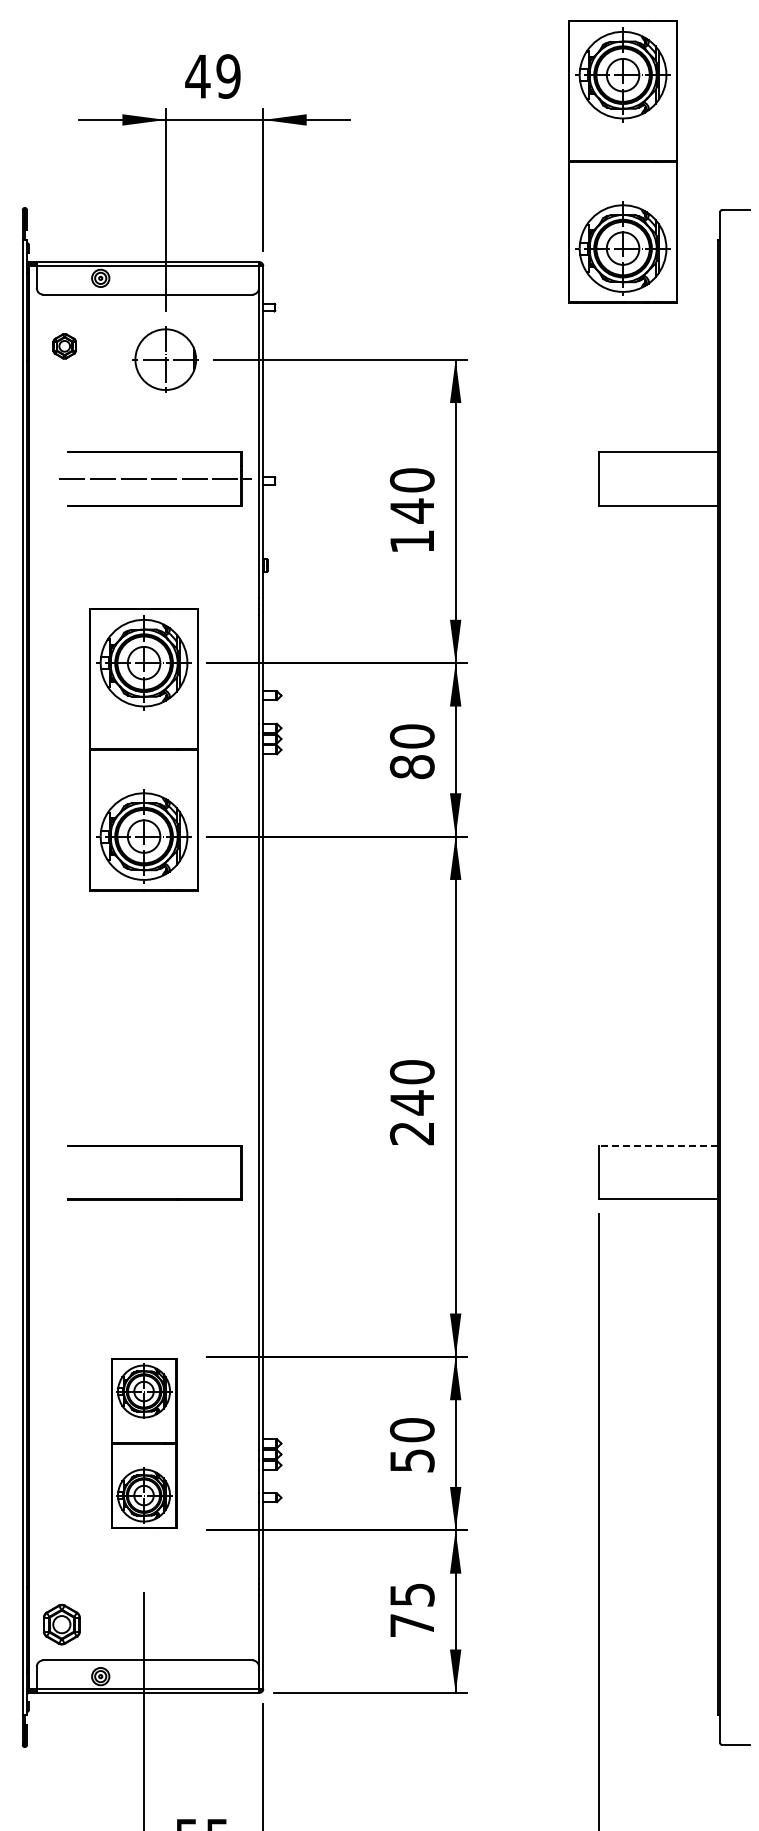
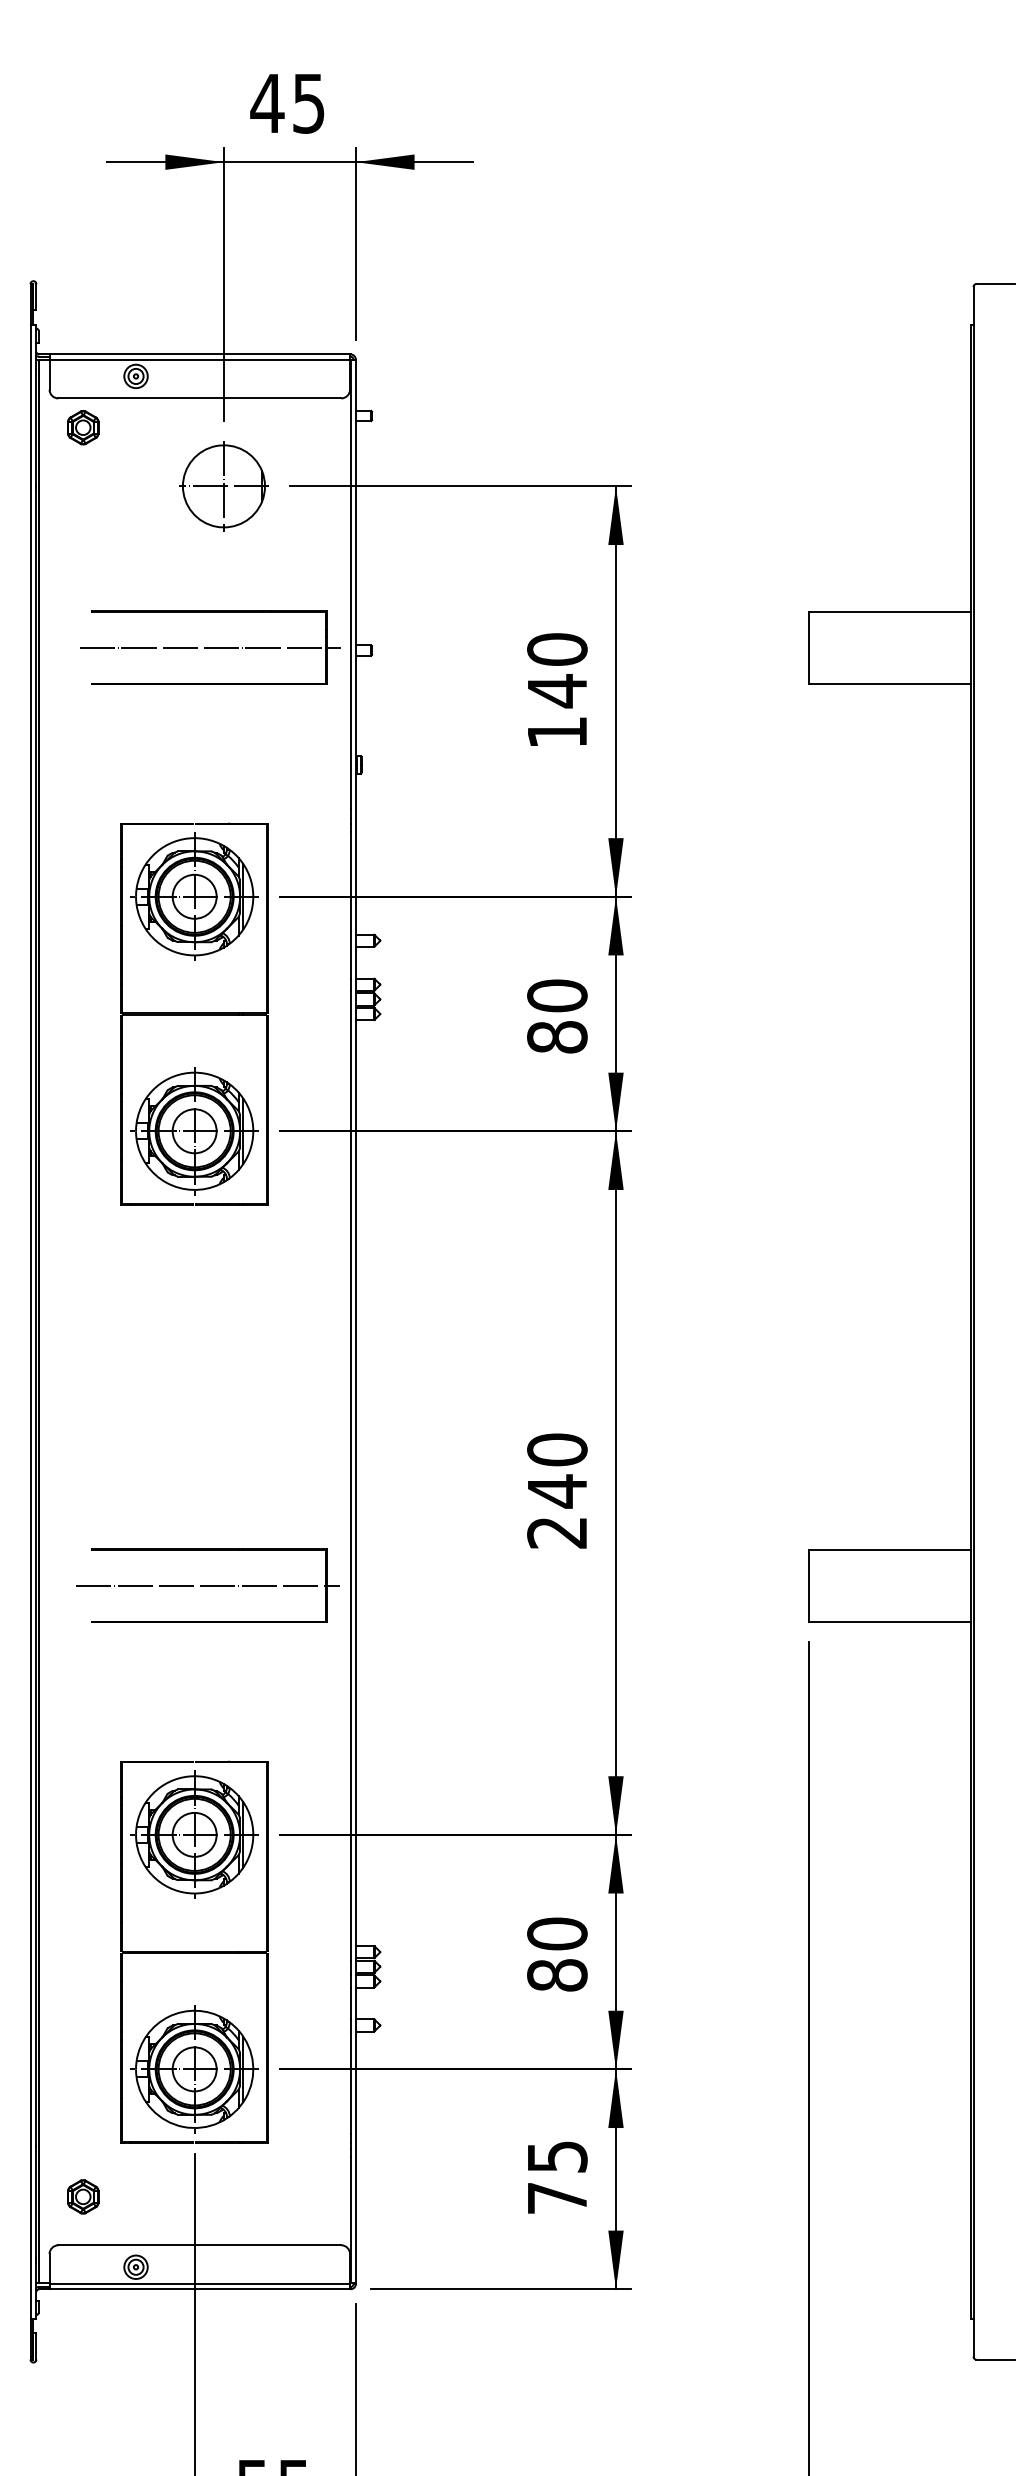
text: (228, 76) -> (308, 103), 49 -> 45
part: (622, 161) -> (841, 218), removed
part: (64, 346) -> (82, 427), moved
line: (658, 1145) -> (890, 1549), dashed -> solid
line: (153, 1172) -> (207, 1585), added
part: (143, 1443) -> (193, 1952), size x1.67
text: (411, 1460) -> (556, 1975), 50 -> 80
part: (61, 1624) -> (82, 2196), size x0.62

